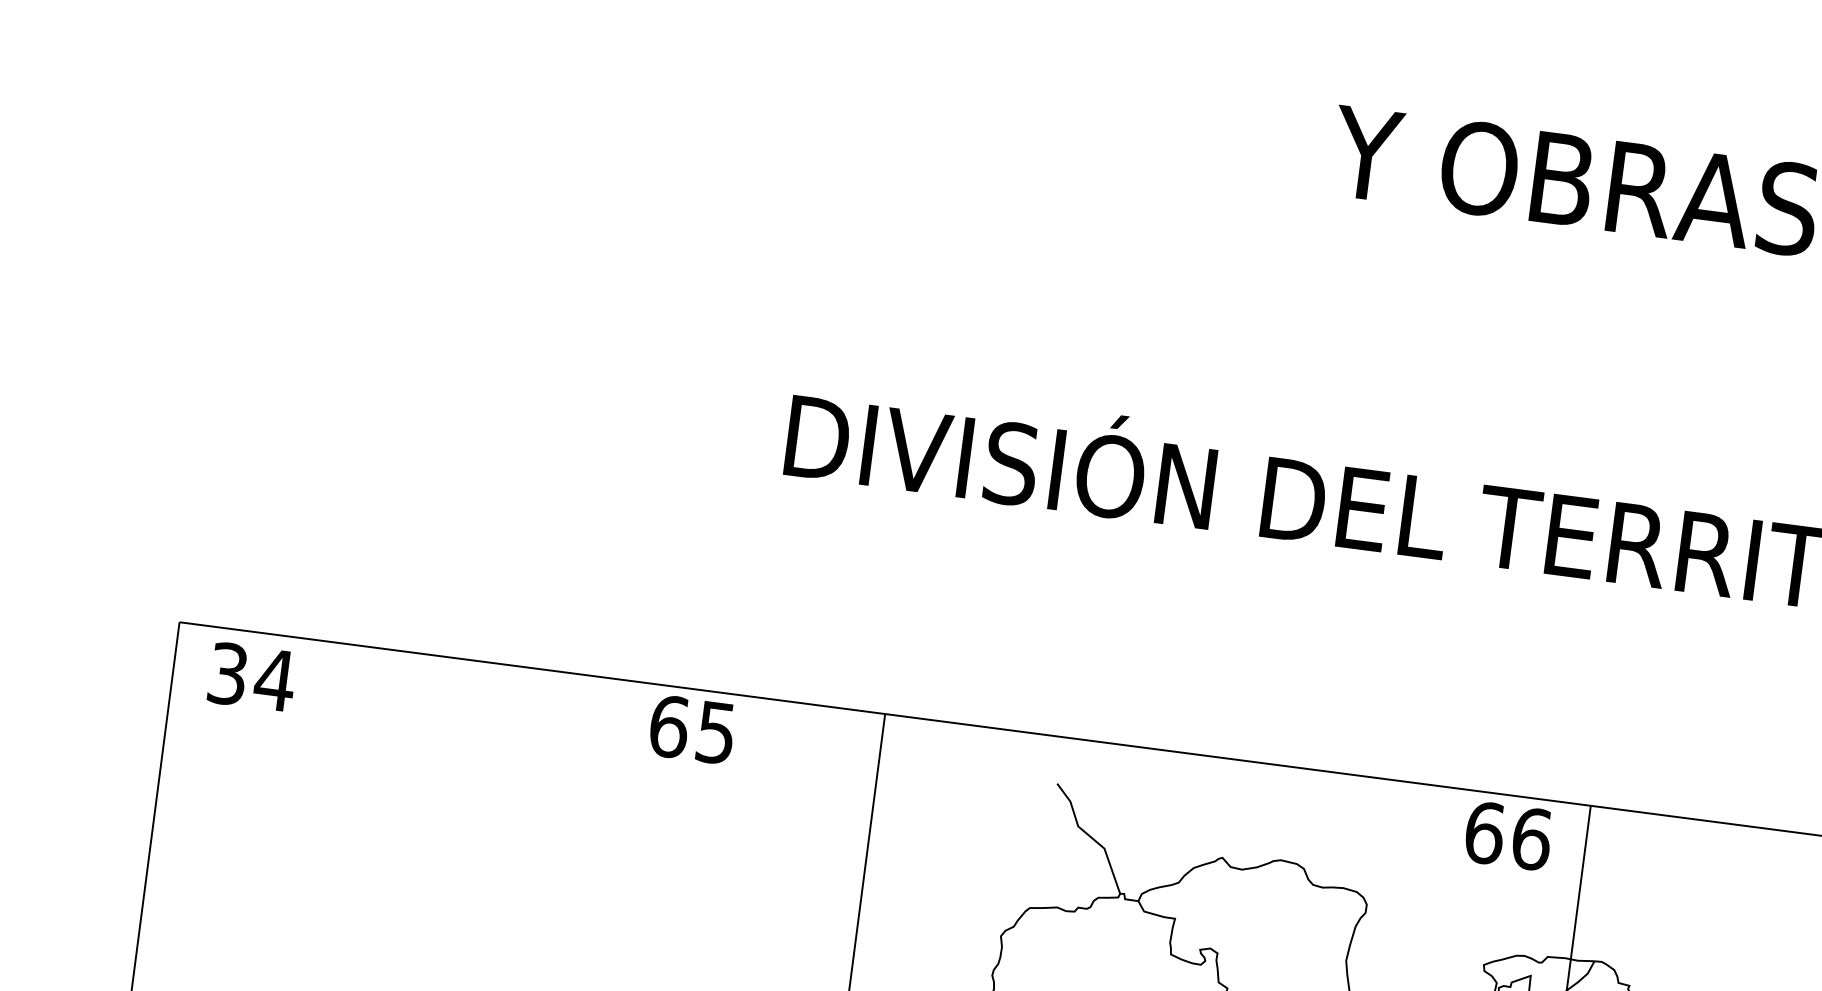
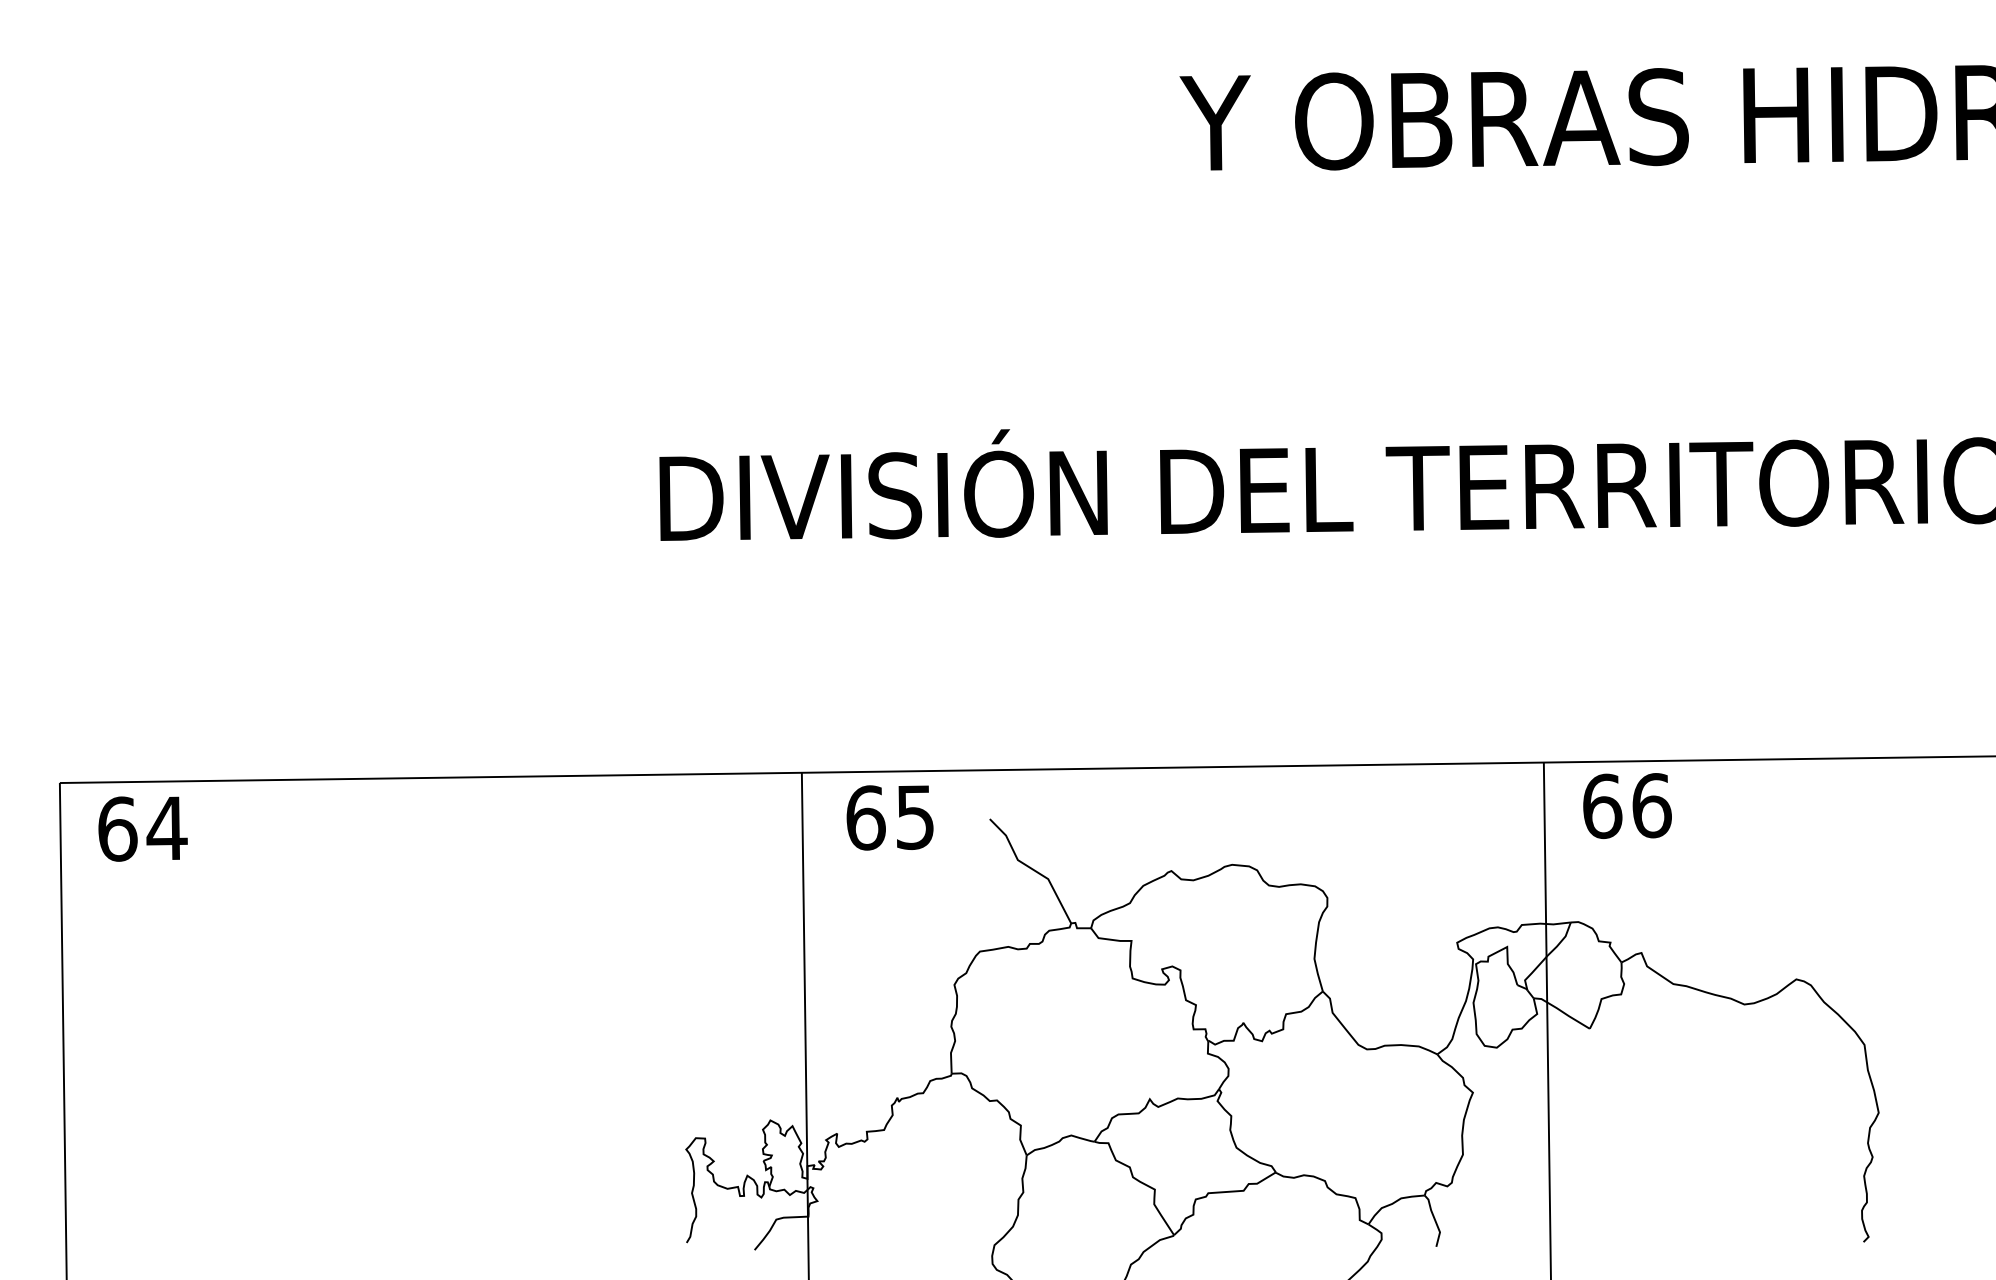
text: (228, 673) -> (117, 828), 34 -> 64
text: (691, 729) -> (889, 817), moved
text: (1508, 835) -> (1627, 805), moved

